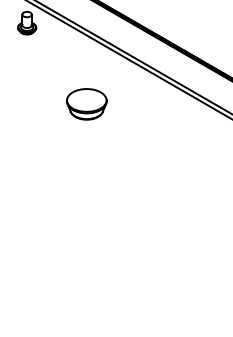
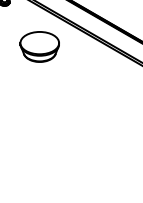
part: (86, 103) -> (39, 46), size x1.67

